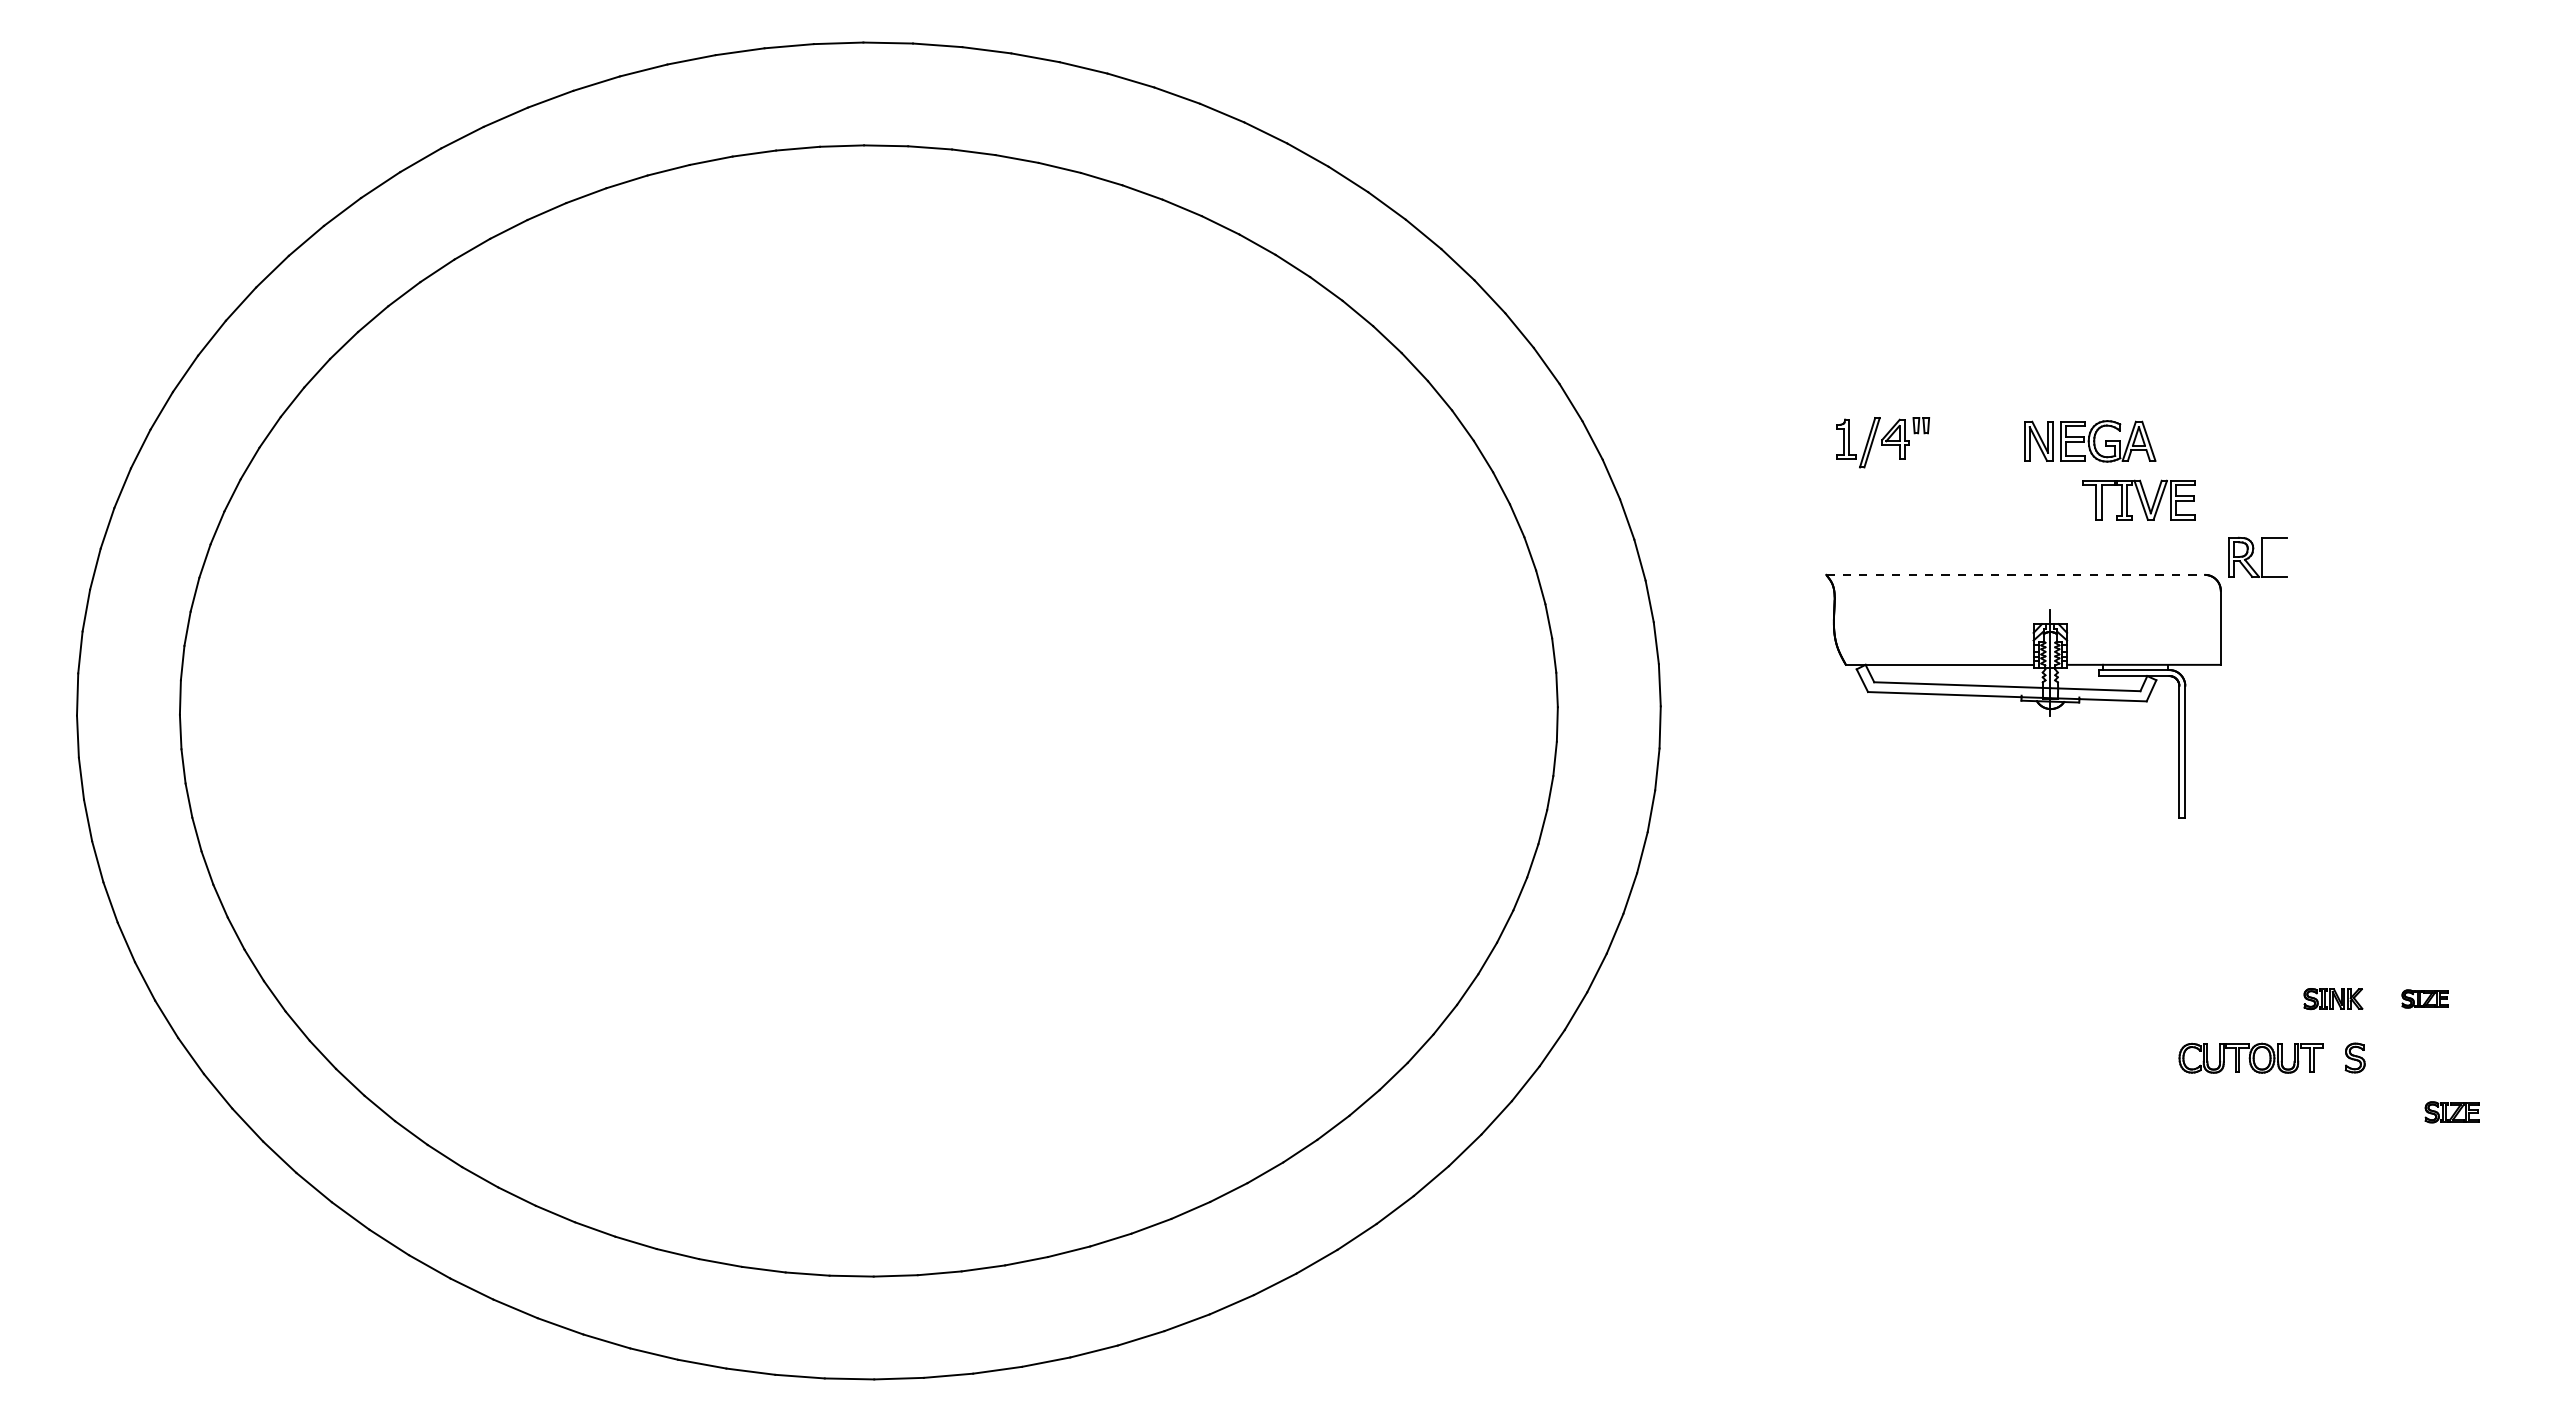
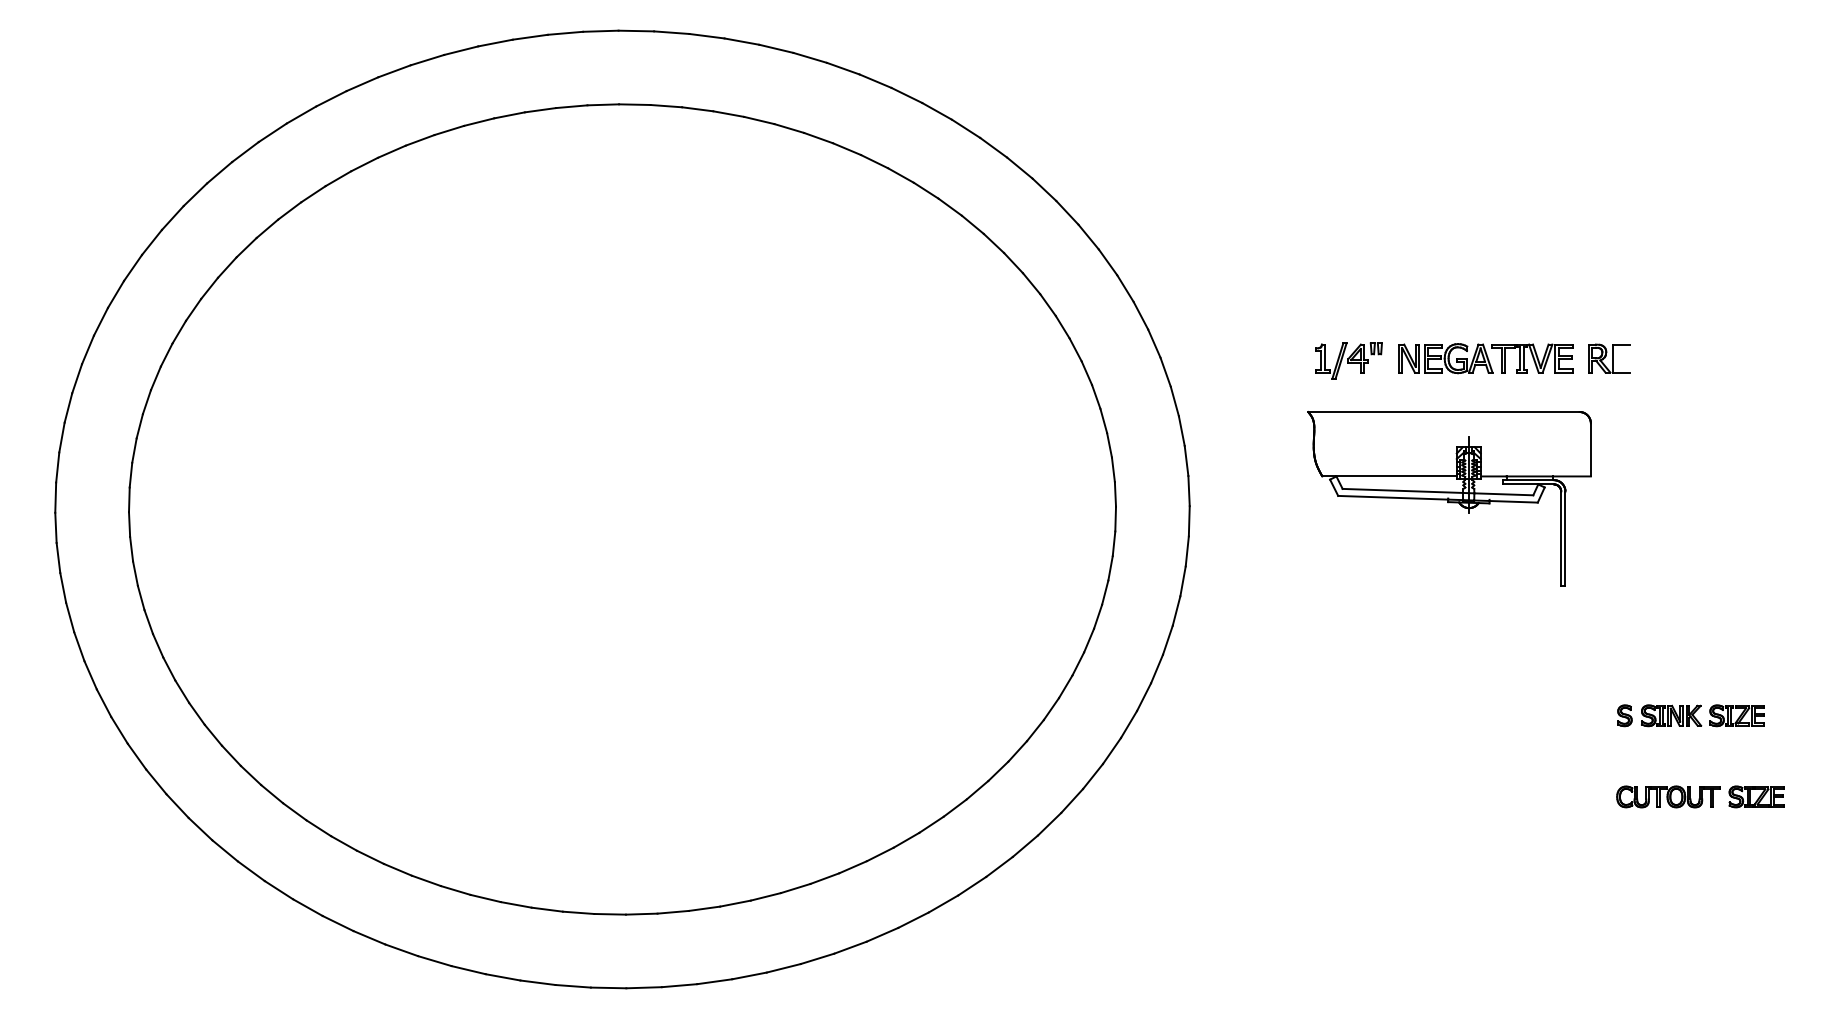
part: (2090, 441) -> (1445, 358), moved
part: (1883, 442) -> (1349, 360), moved
part: (2257, 556) -> (1609, 358), moved
line: (2016, 574) -> (1444, 411), dashed -> solid
part: (2333, 998) -> (1671, 715), size x1.43
part: (2424, 998) -> (1736, 715), size x1.67
part: (2250, 1057) -> (1668, 796), moved
part: (2354, 1057) -> (1624, 715), moved
part: (2451, 1112) -> (1756, 797), size x1.43

